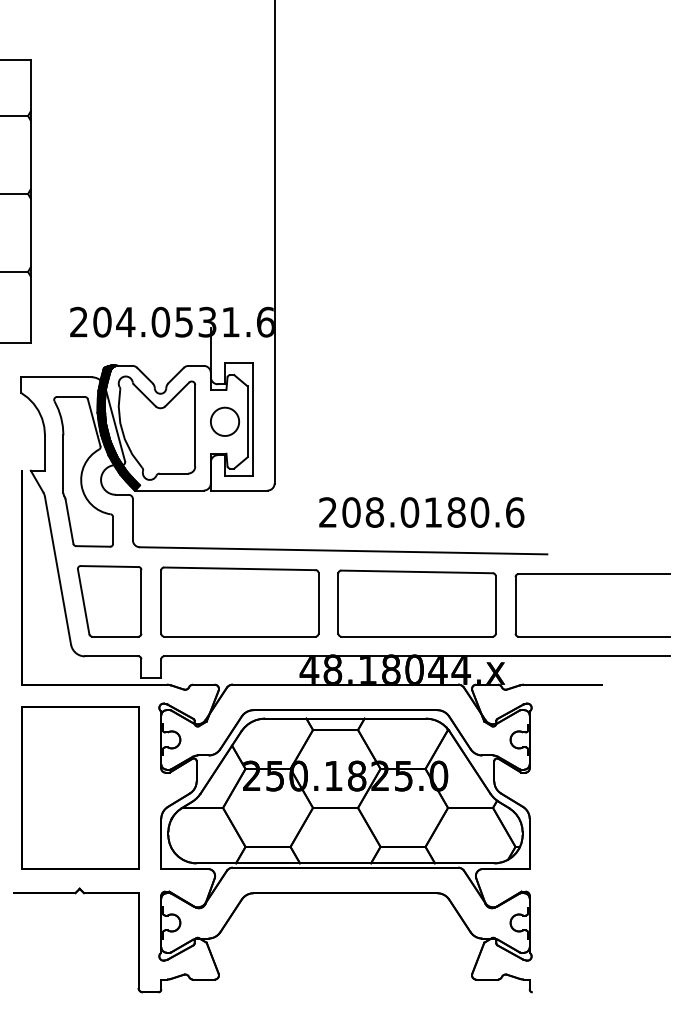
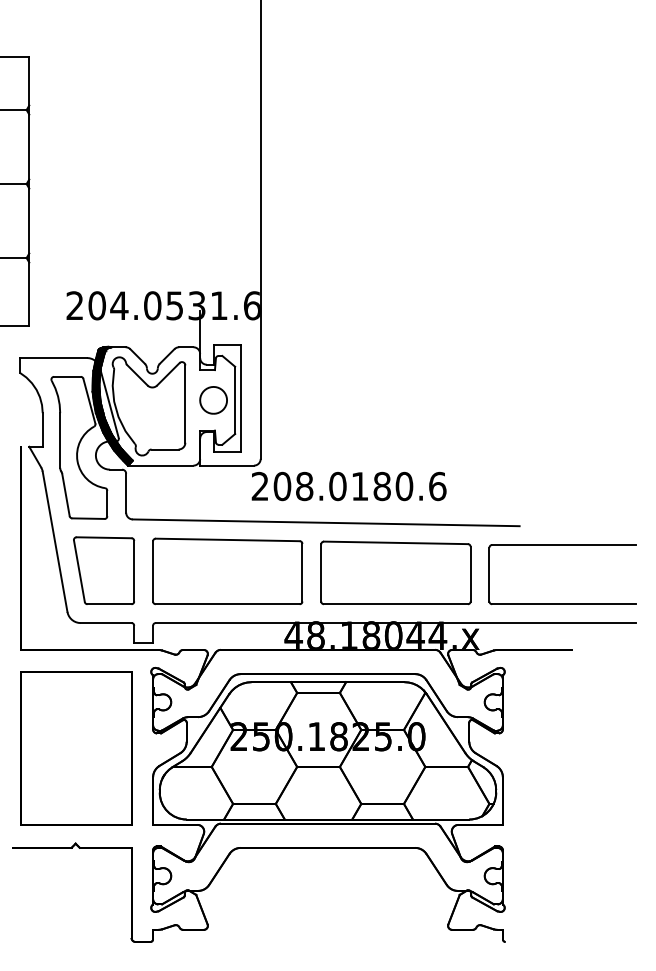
text: (421, 512) -> (348, 486), moved

